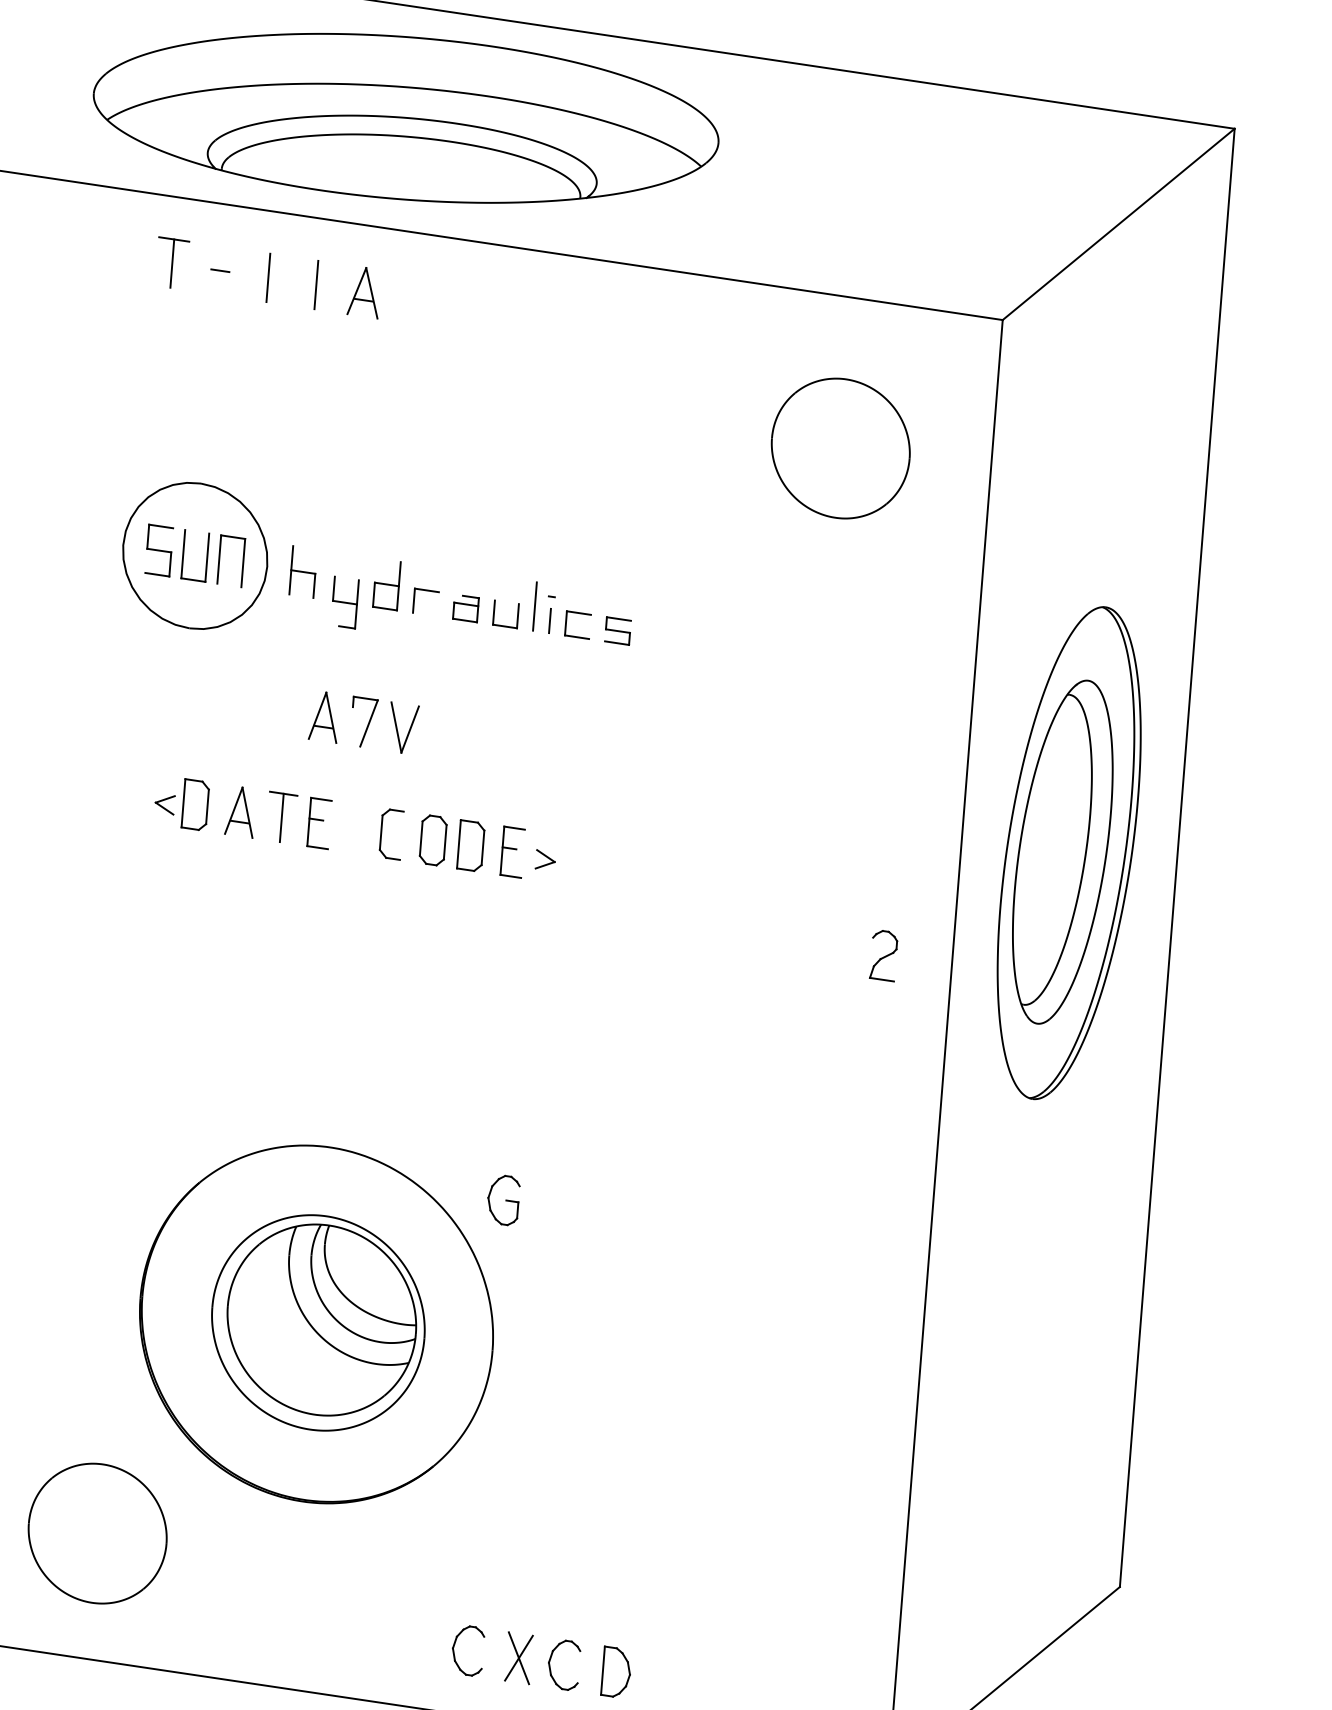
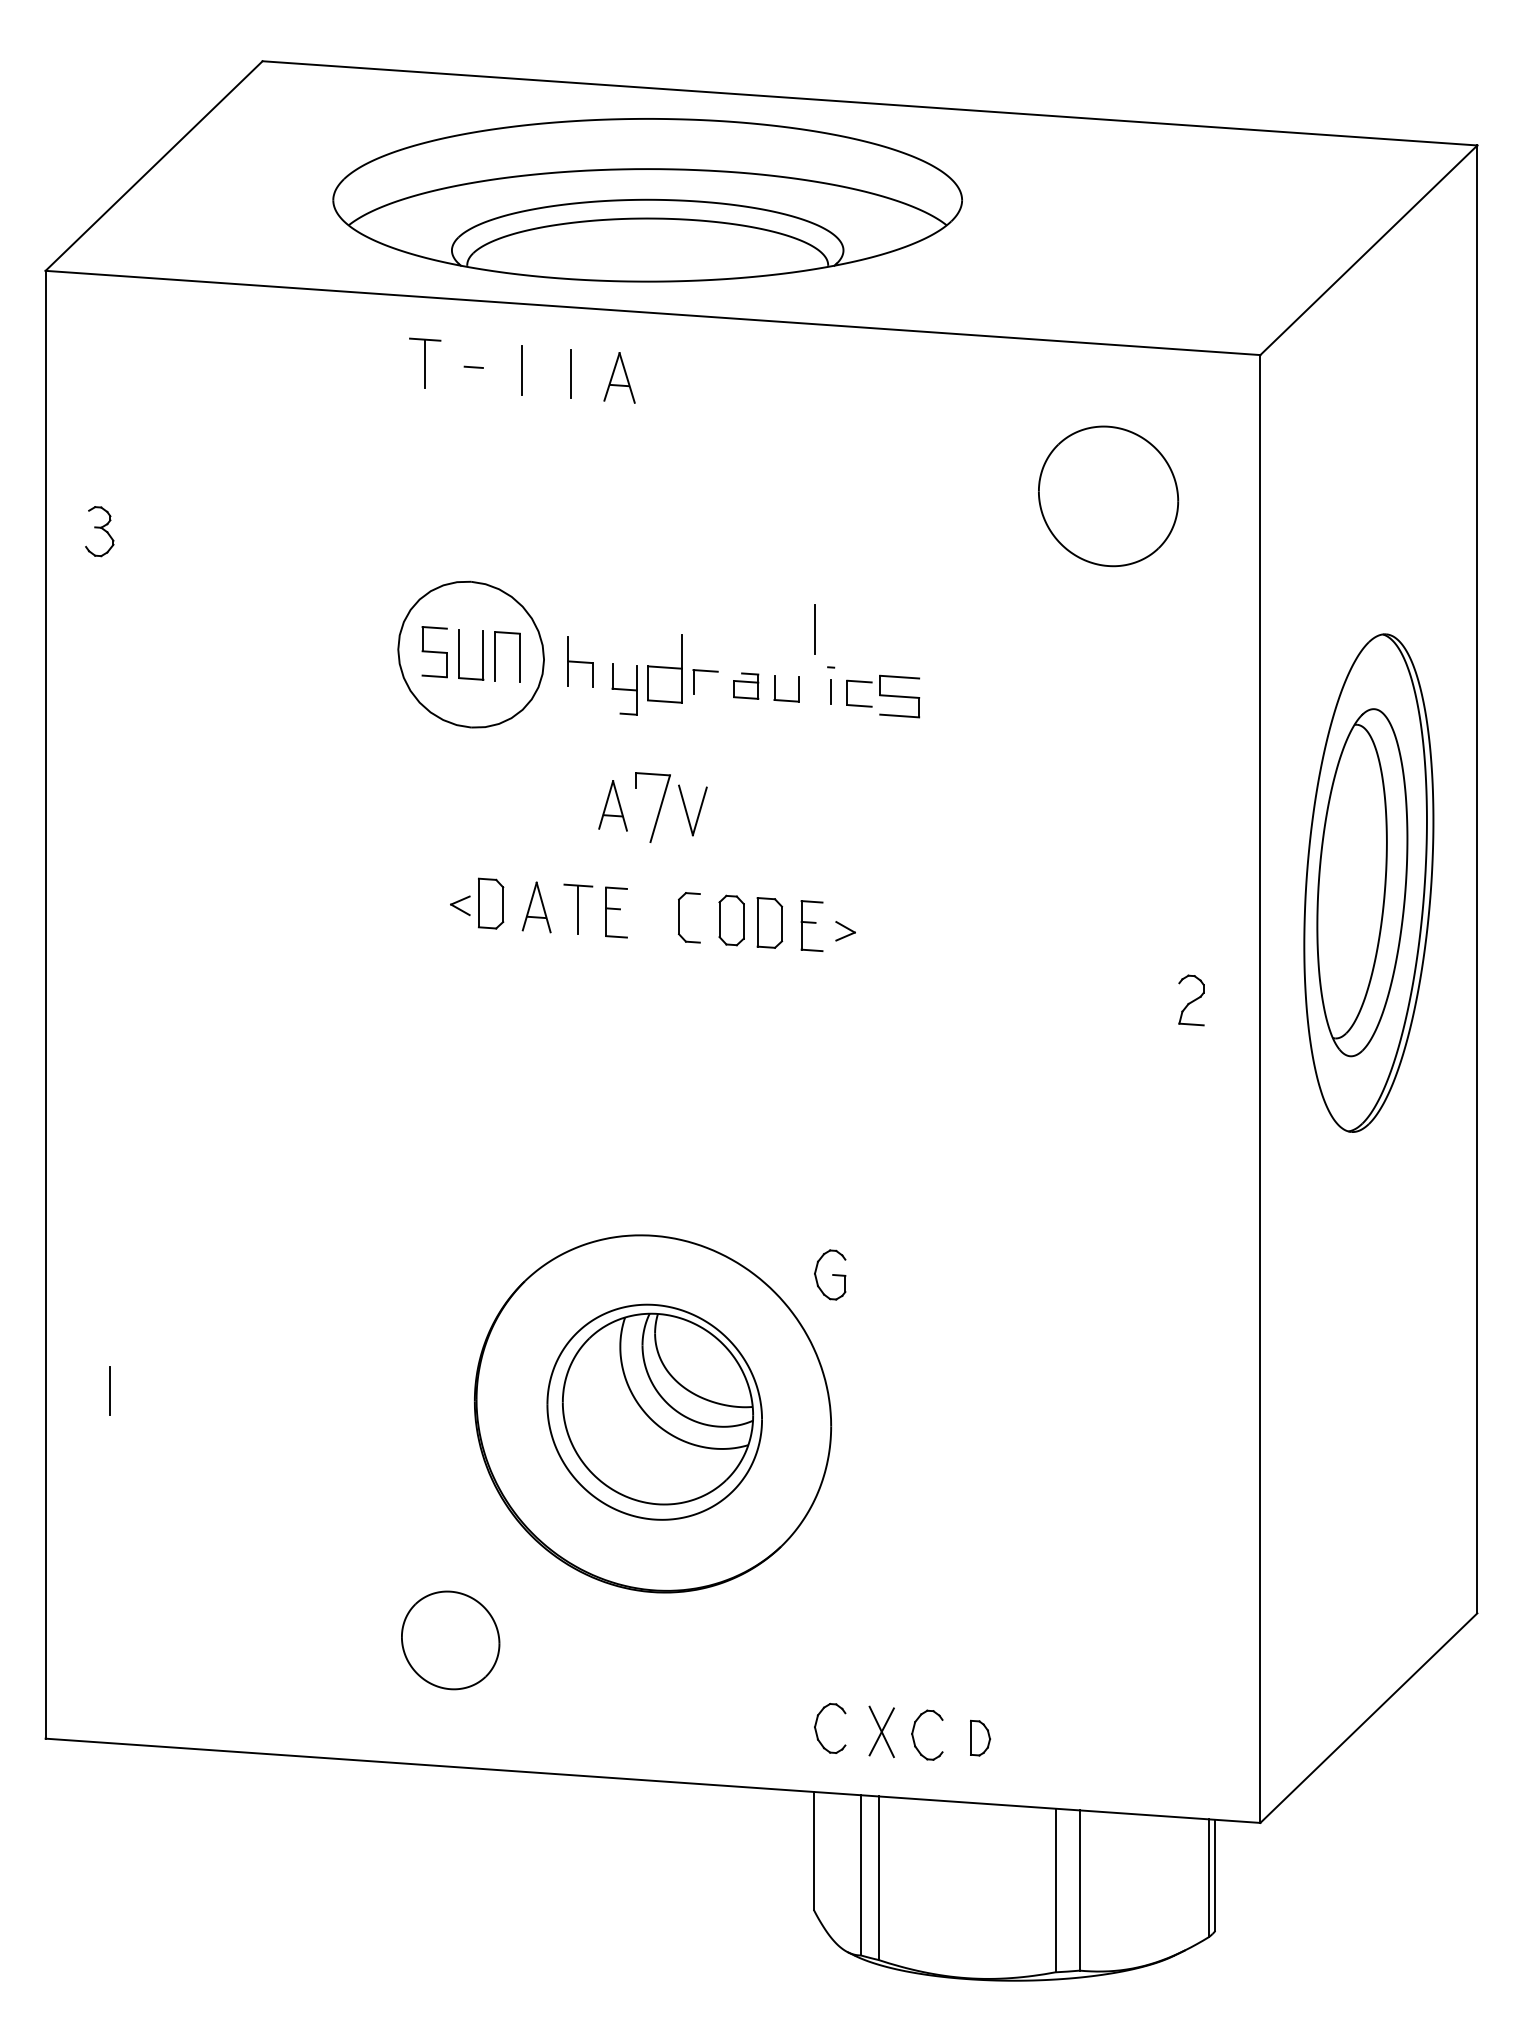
part: (387, 585) -> (665, 669), size x1.4
line: (534, 606) -> (814, 629), moved
part: (618, 631) -> (900, 696), size x1.6
part: (363, 721) -> (652, 807), size x1.4
part: (97, 1533) -> (450, 1640), size x0.7
part: (616, 1671) -> (980, 1737), size x0.7

